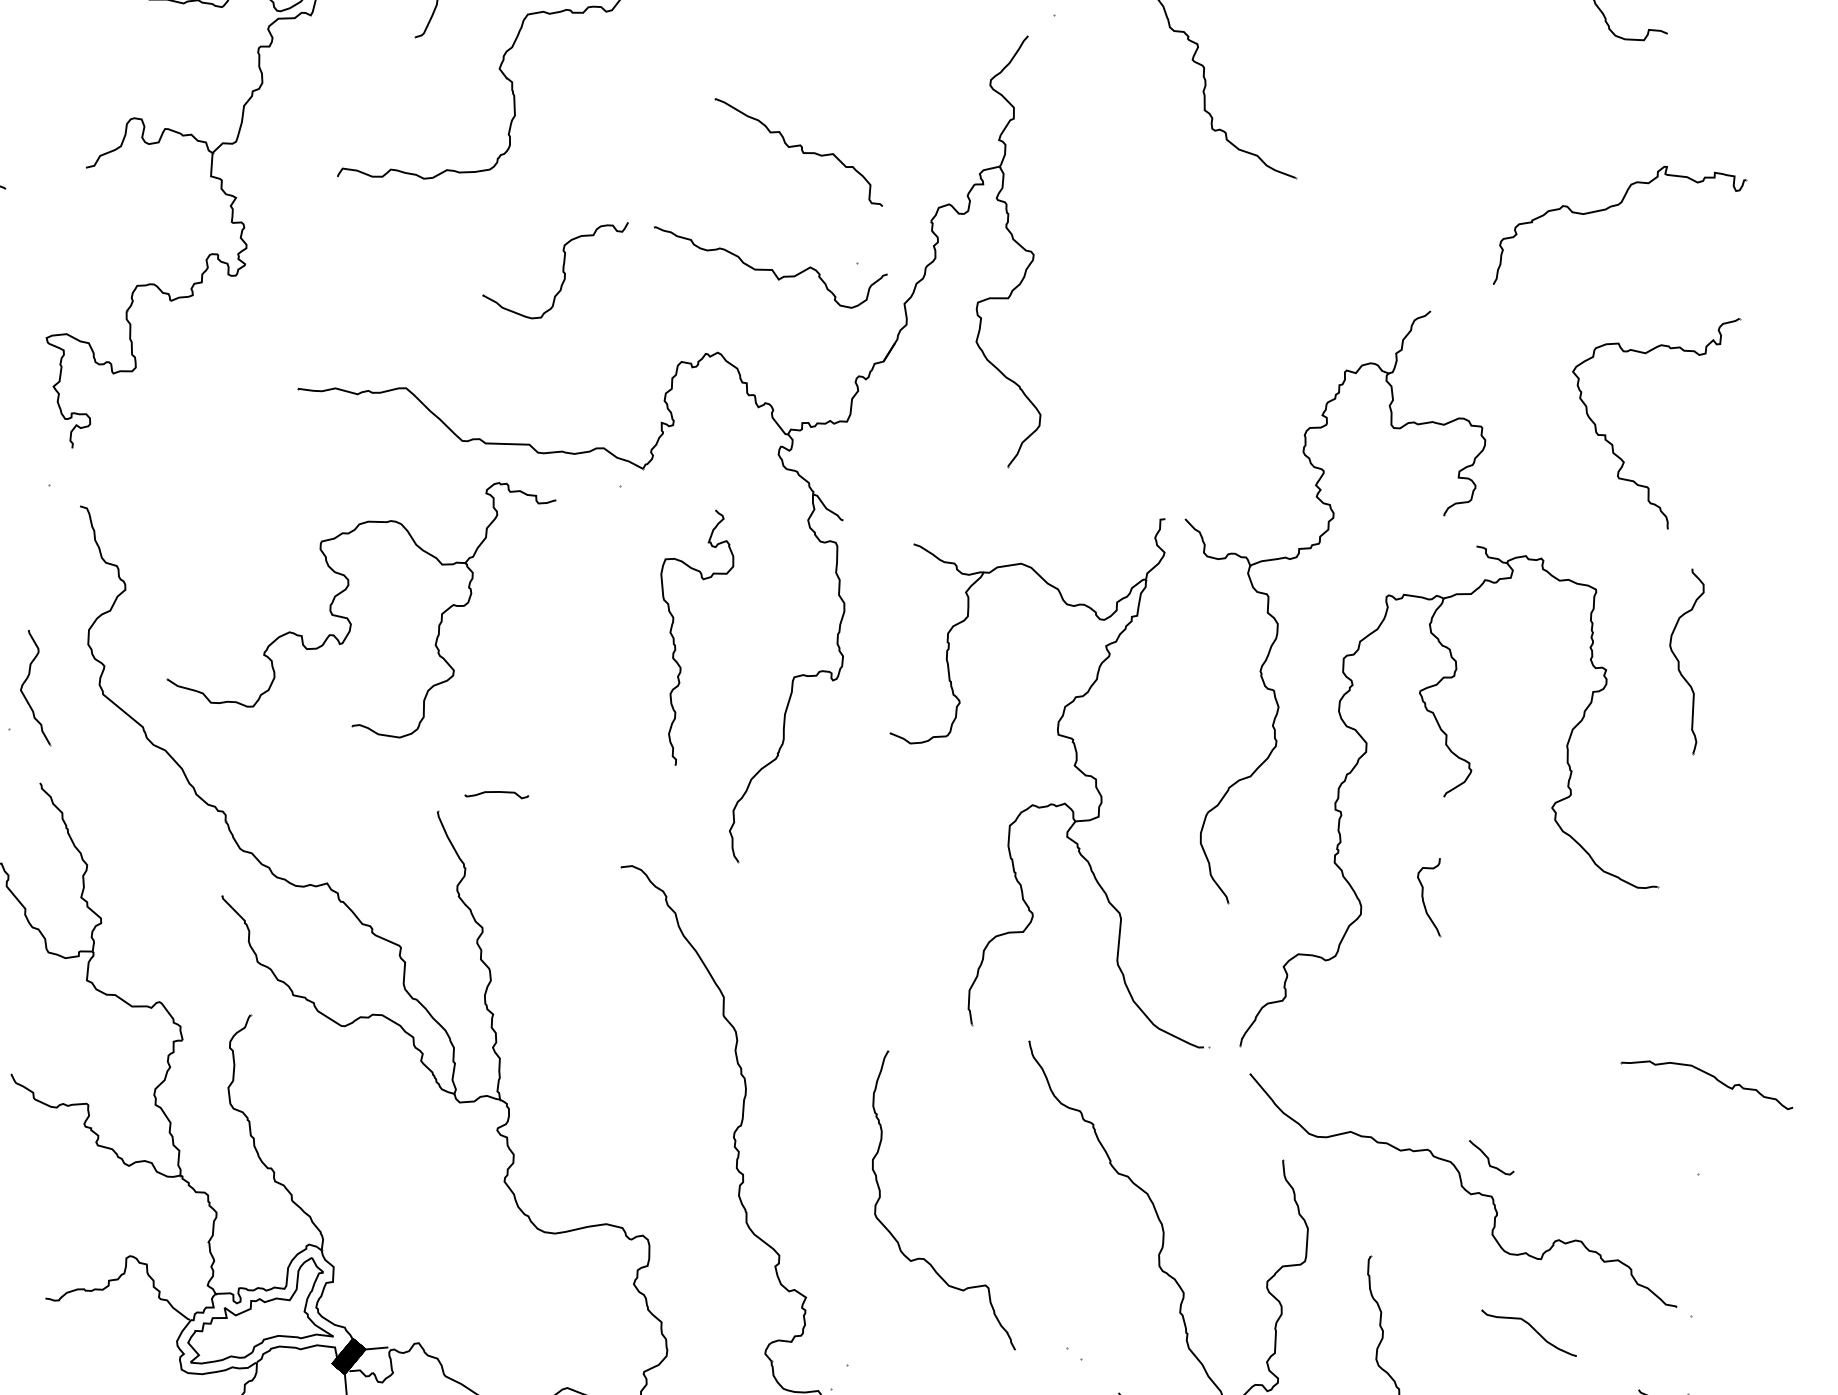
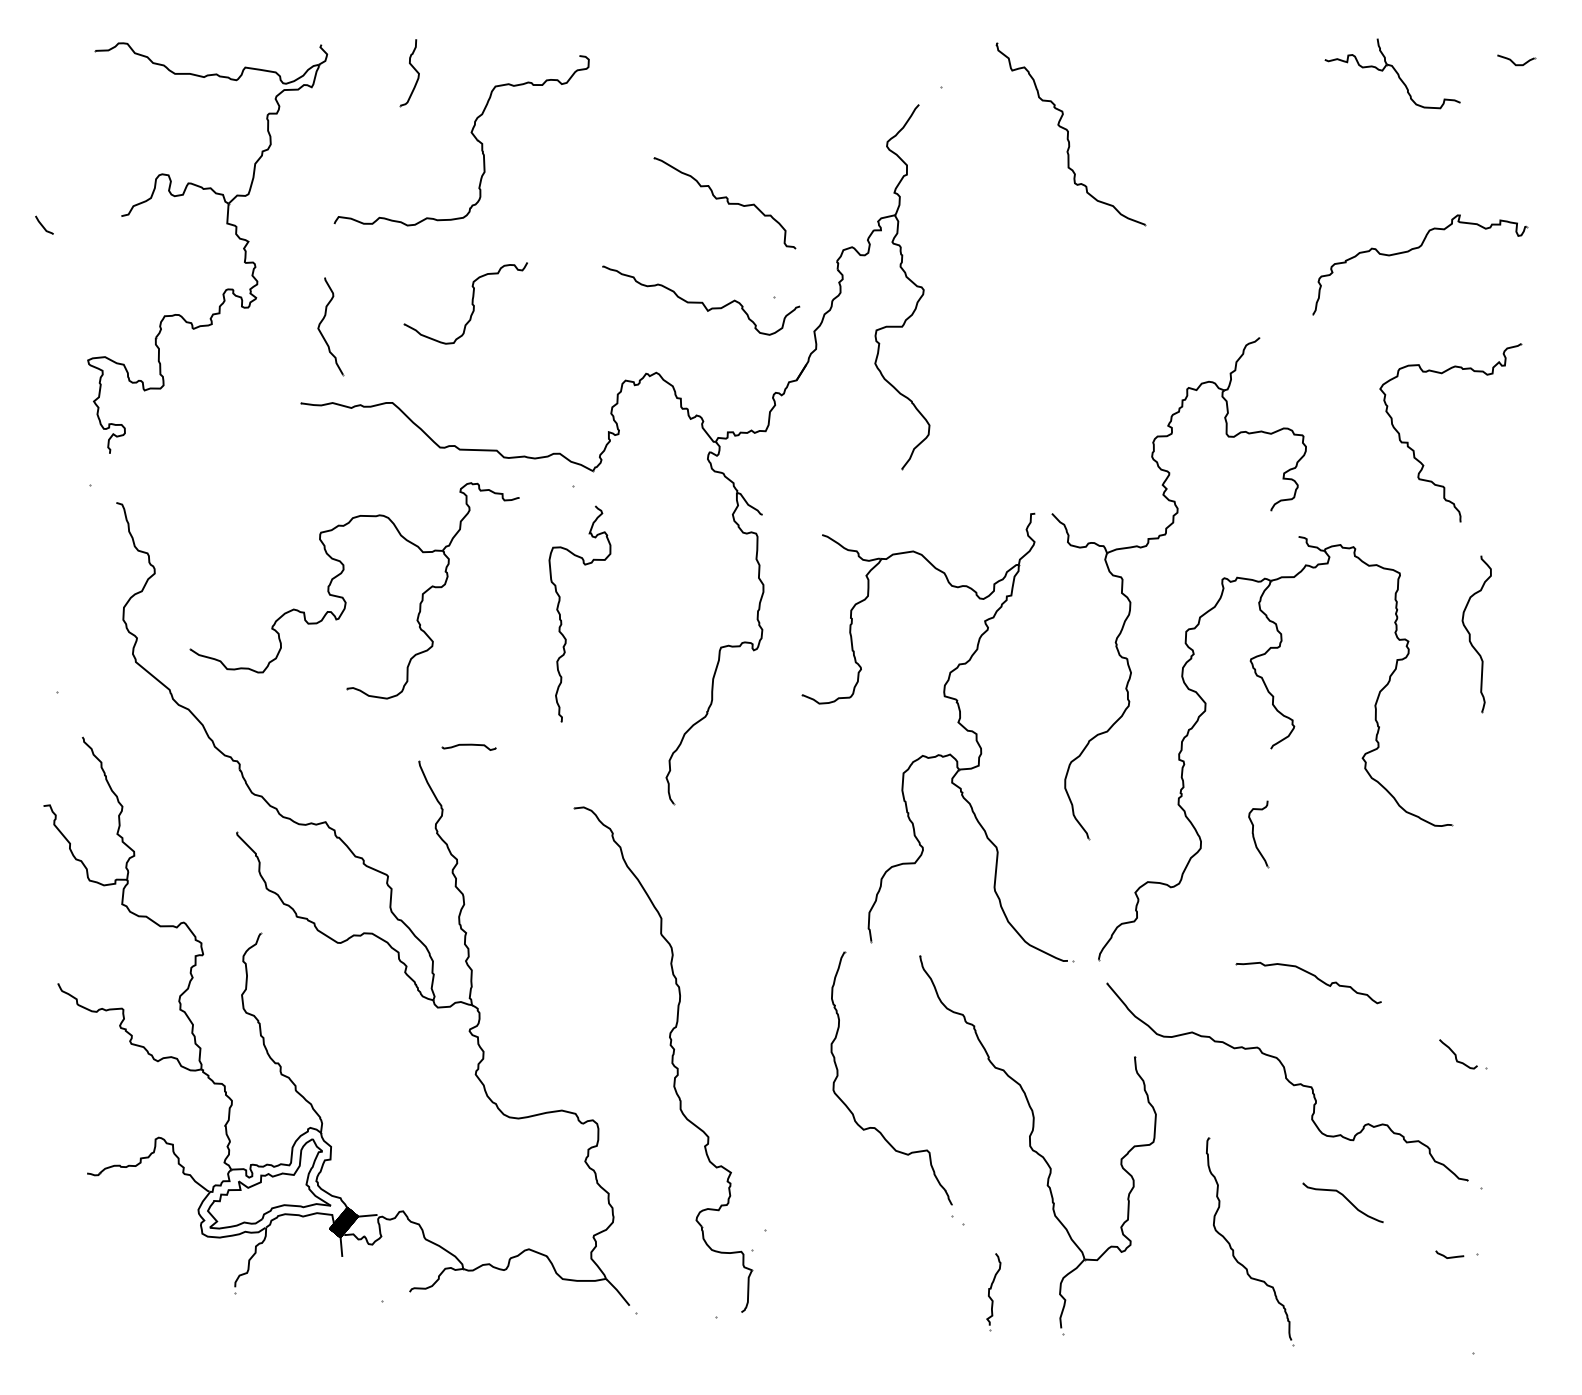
part: (555, 270) -> (465, 303), moved
curve: (676, 646) -> (562, 621), moved
part: (27, 680) -> (323, 320), moved
part: (1710, 1076) -> (1311, 975), moved
curve: (1489, 1157) -> (1456, 1054), moved
part: (896, 1238) -> (851, 1110), moved

